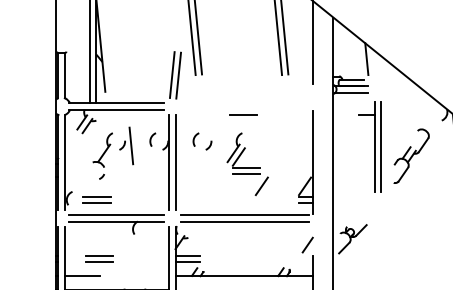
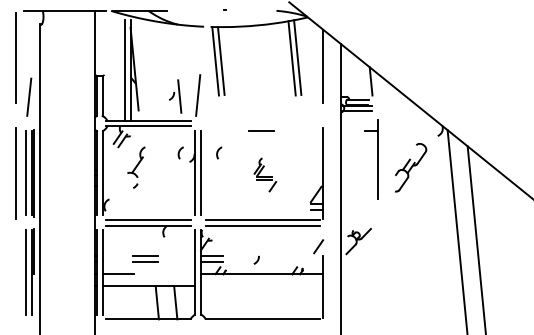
line: (178, 75) -> (203, 95), removed
arc: (209, 144) -> (257, 259), moved
part: (126, 145) -> (175, 96), moved
line: (380, 147) -> (383, 159), removed
part: (248, 163) -> (265, 174), size x0.6
line: (96, 196) -> (130, 203), removed
line: (96, 203) -> (130, 209), removed
part: (99, 258) -> (145, 258), moved

